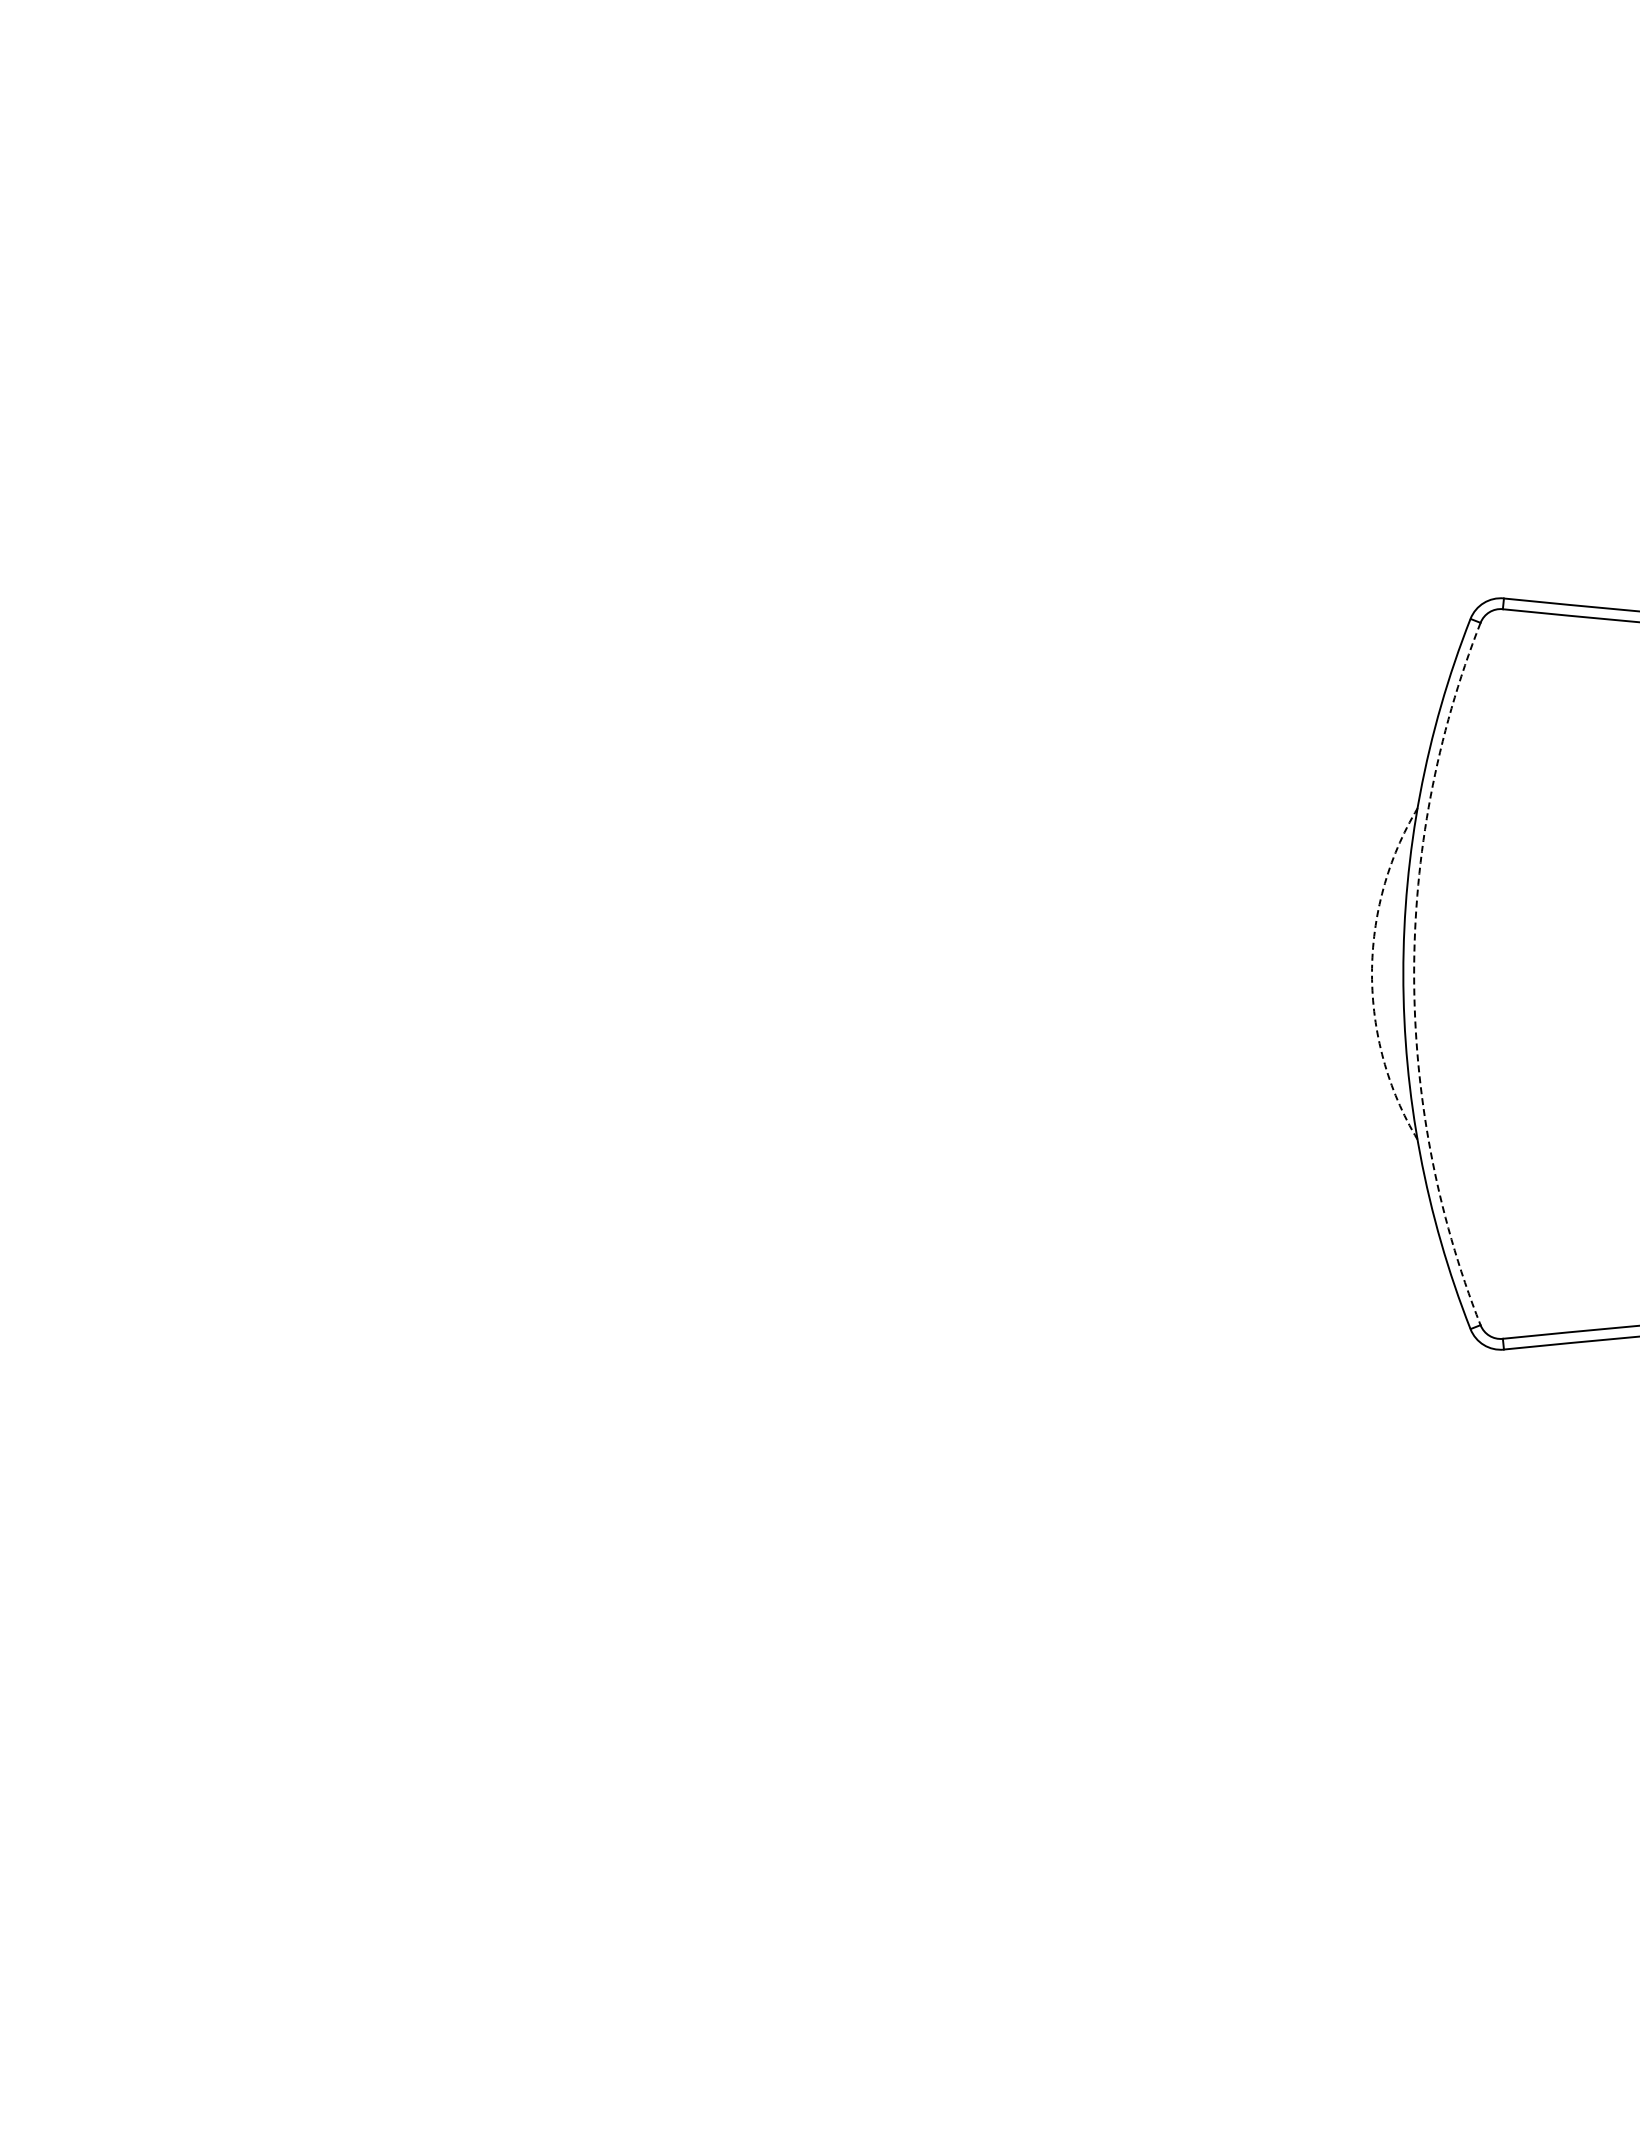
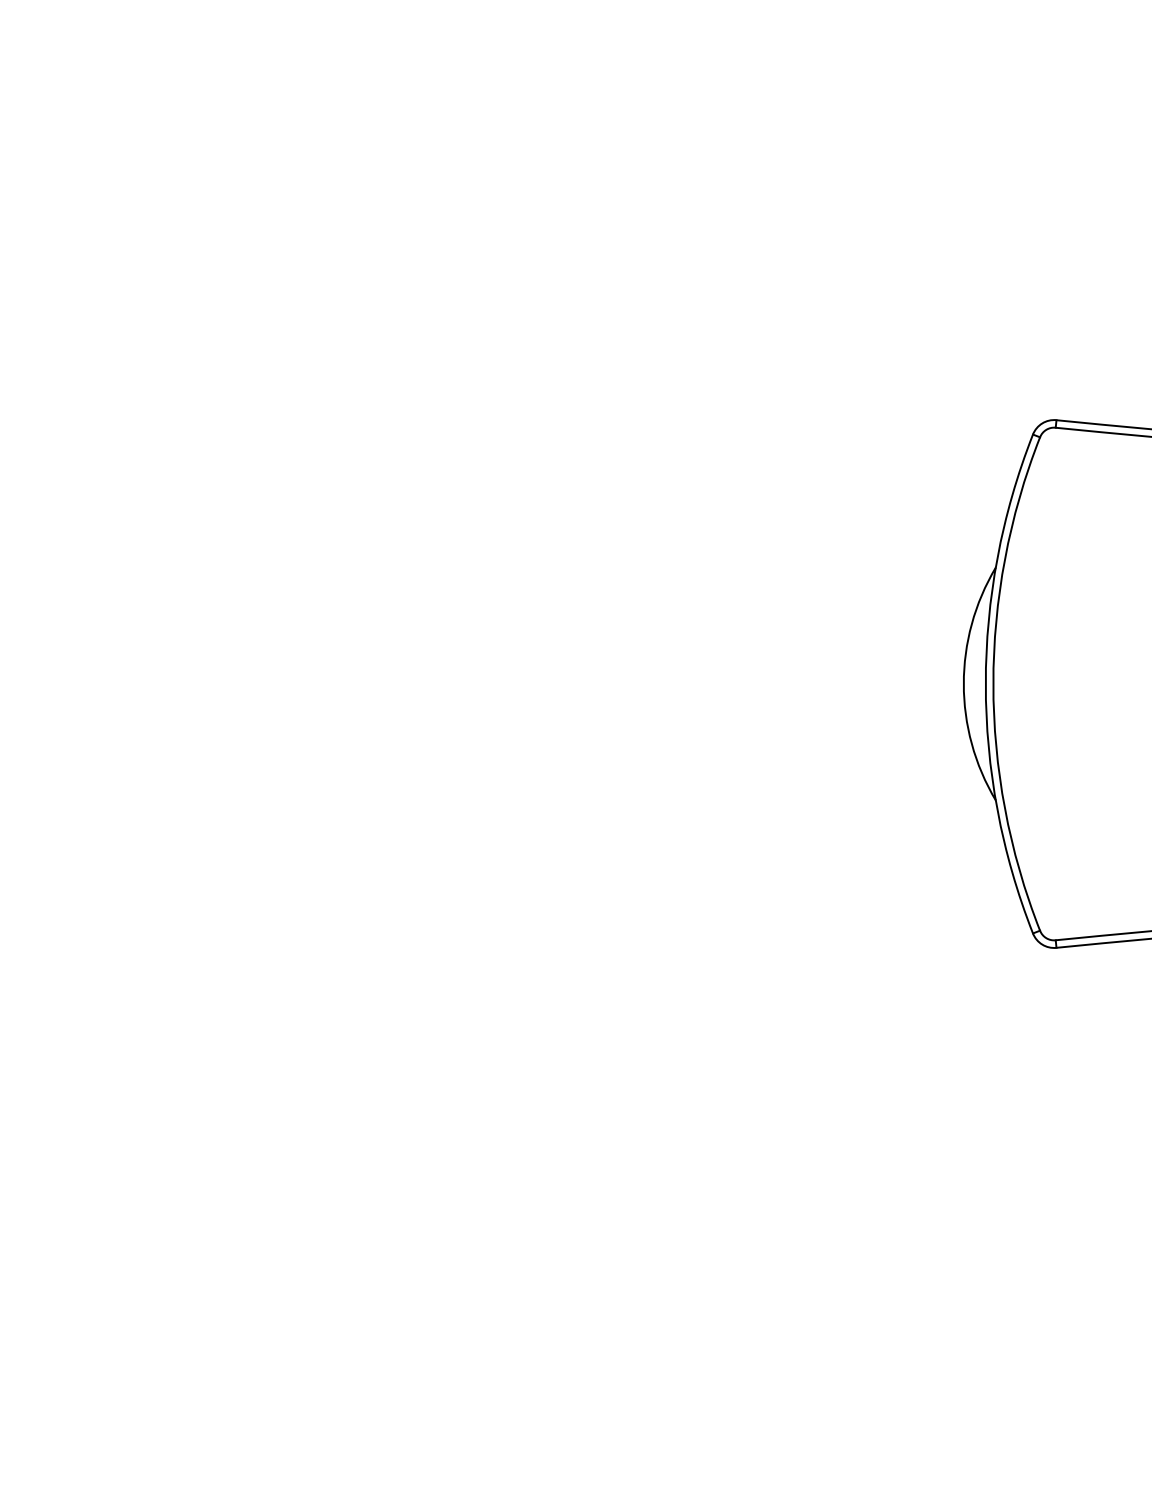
arc: (1372, 974) -> (964, 684), dashed -> solid
arc: (1414, 974) -> (993, 684), dashed -> solid

